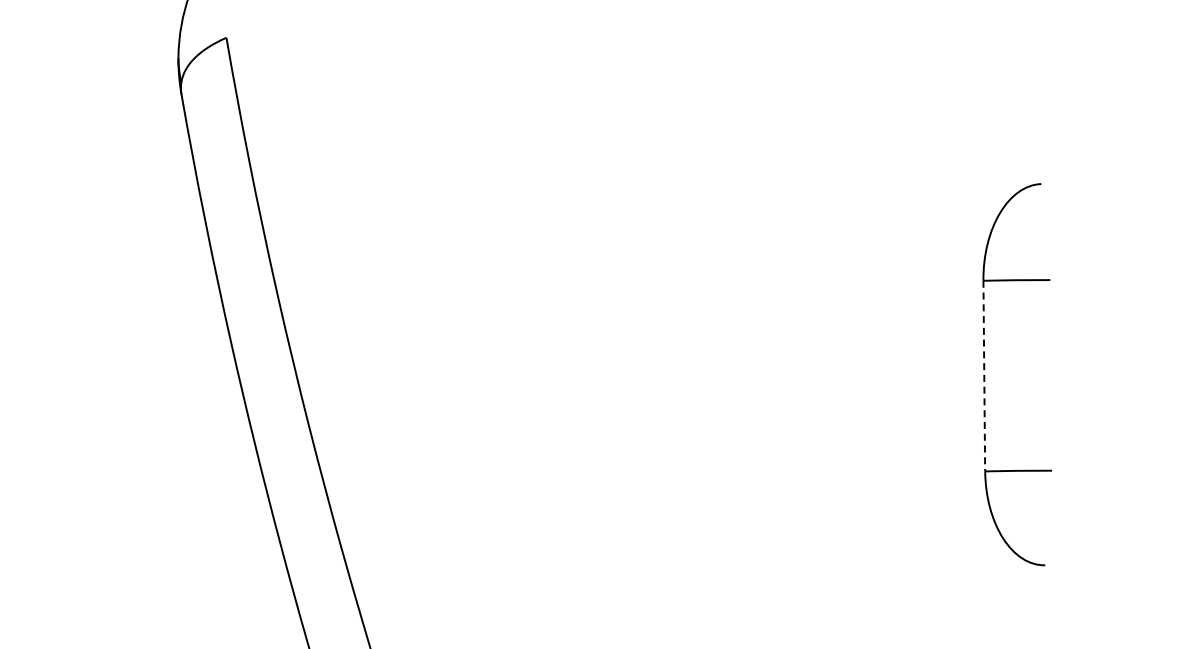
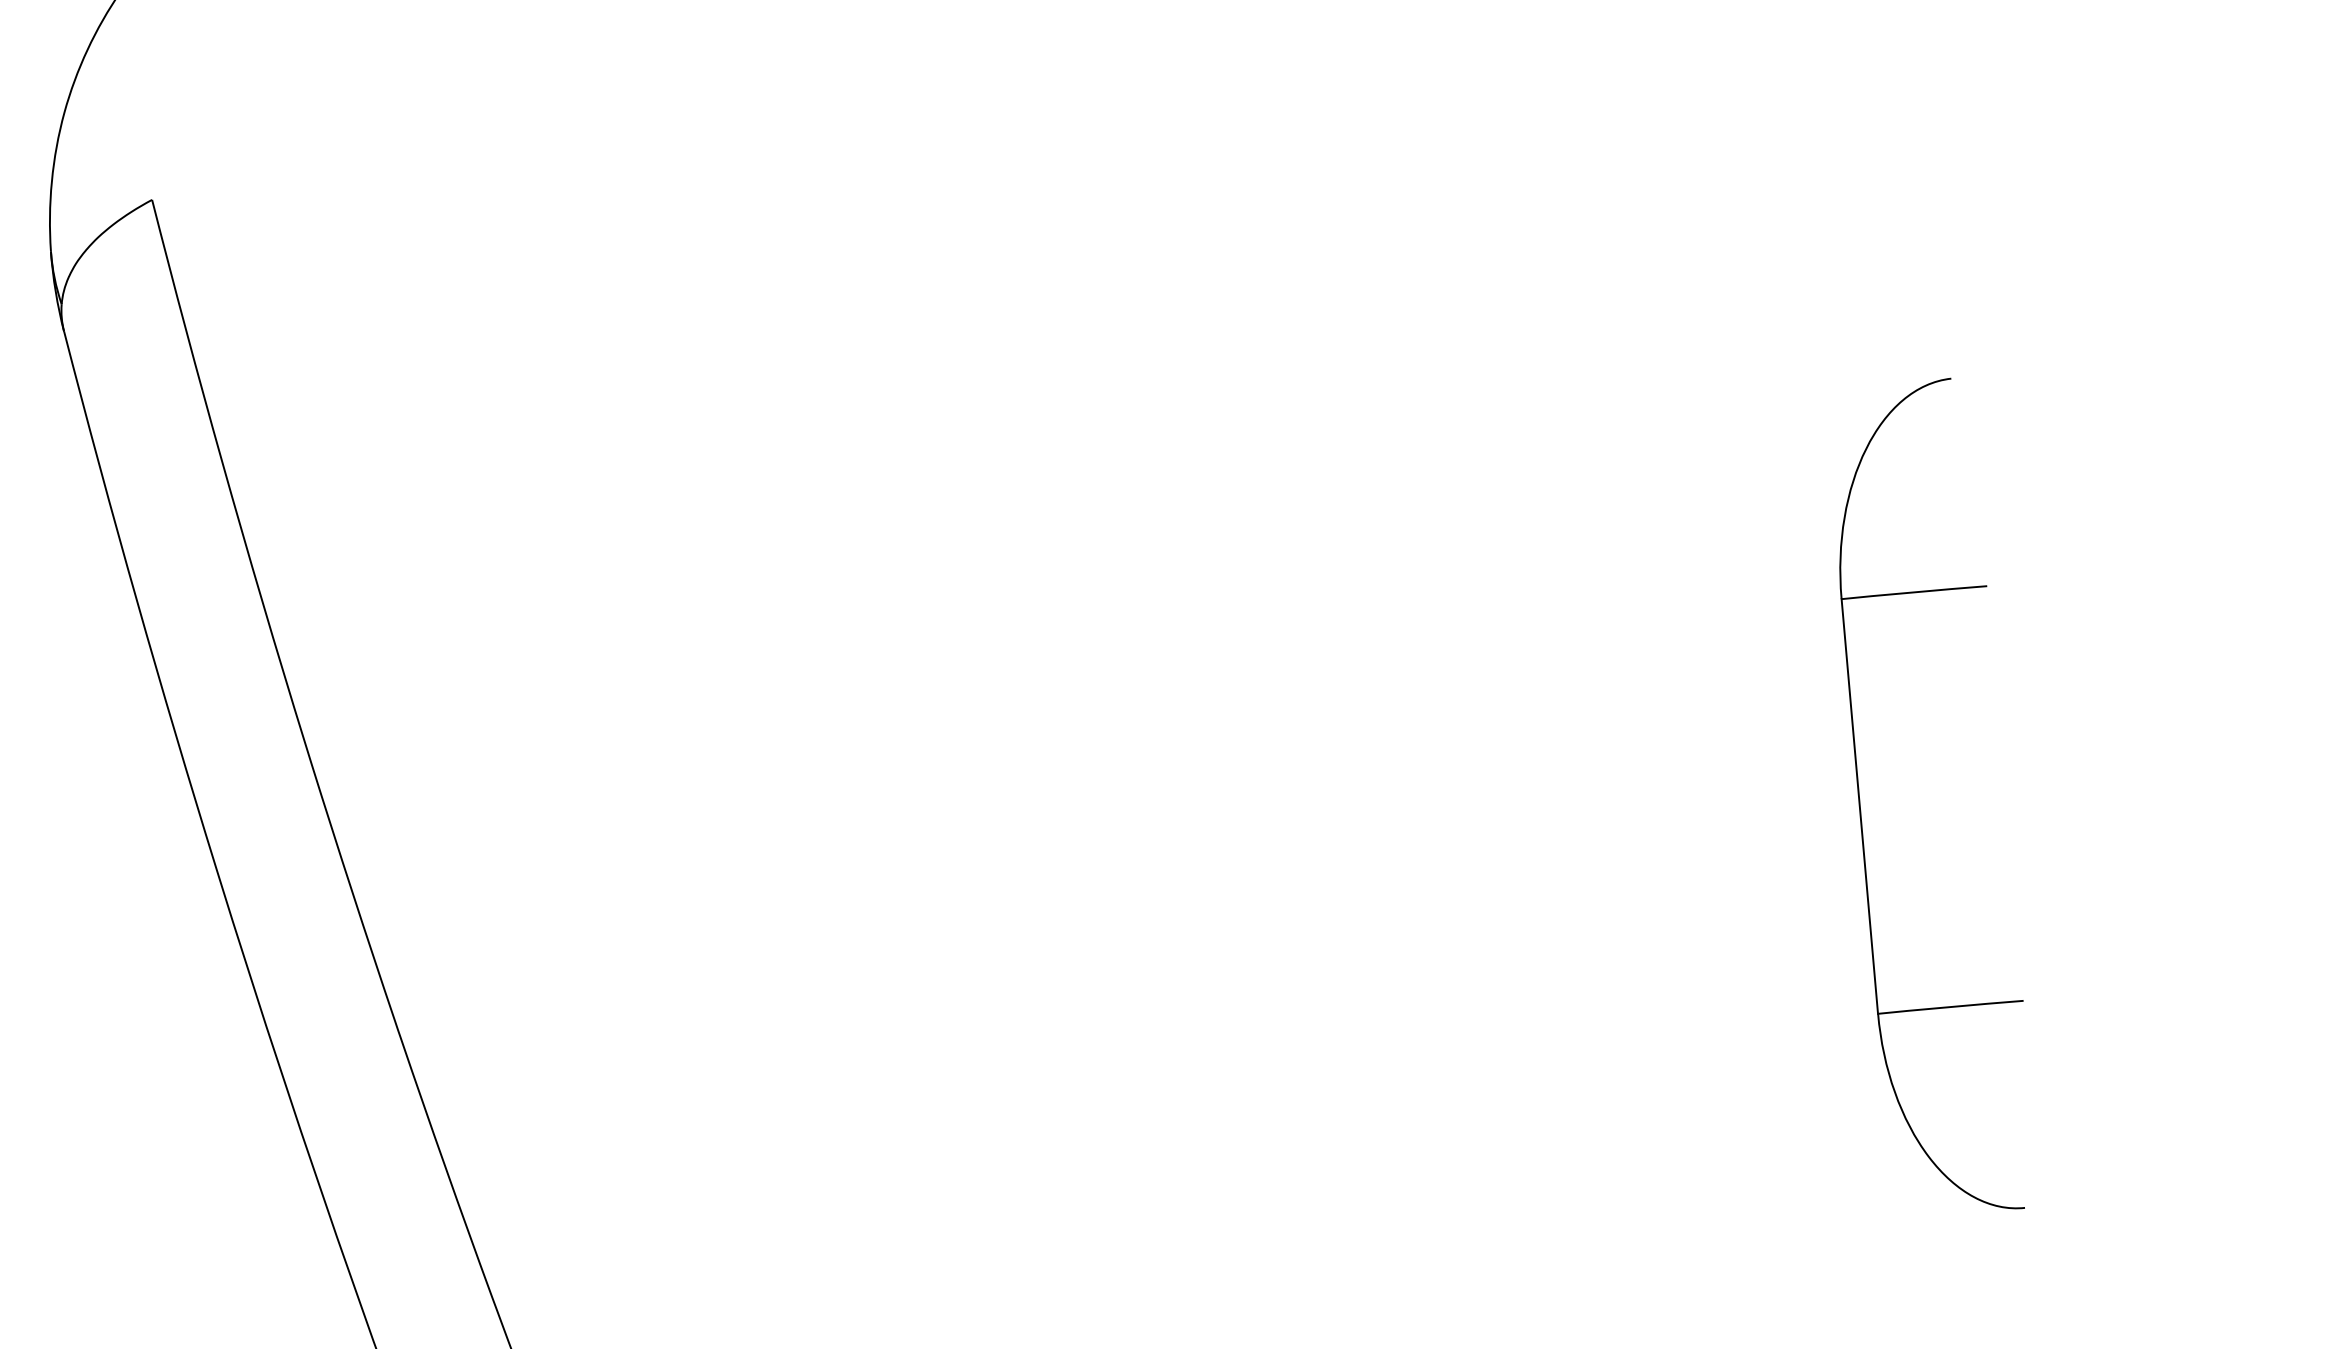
line: (984, 376) -> (1860, 807), dashed -> solid

